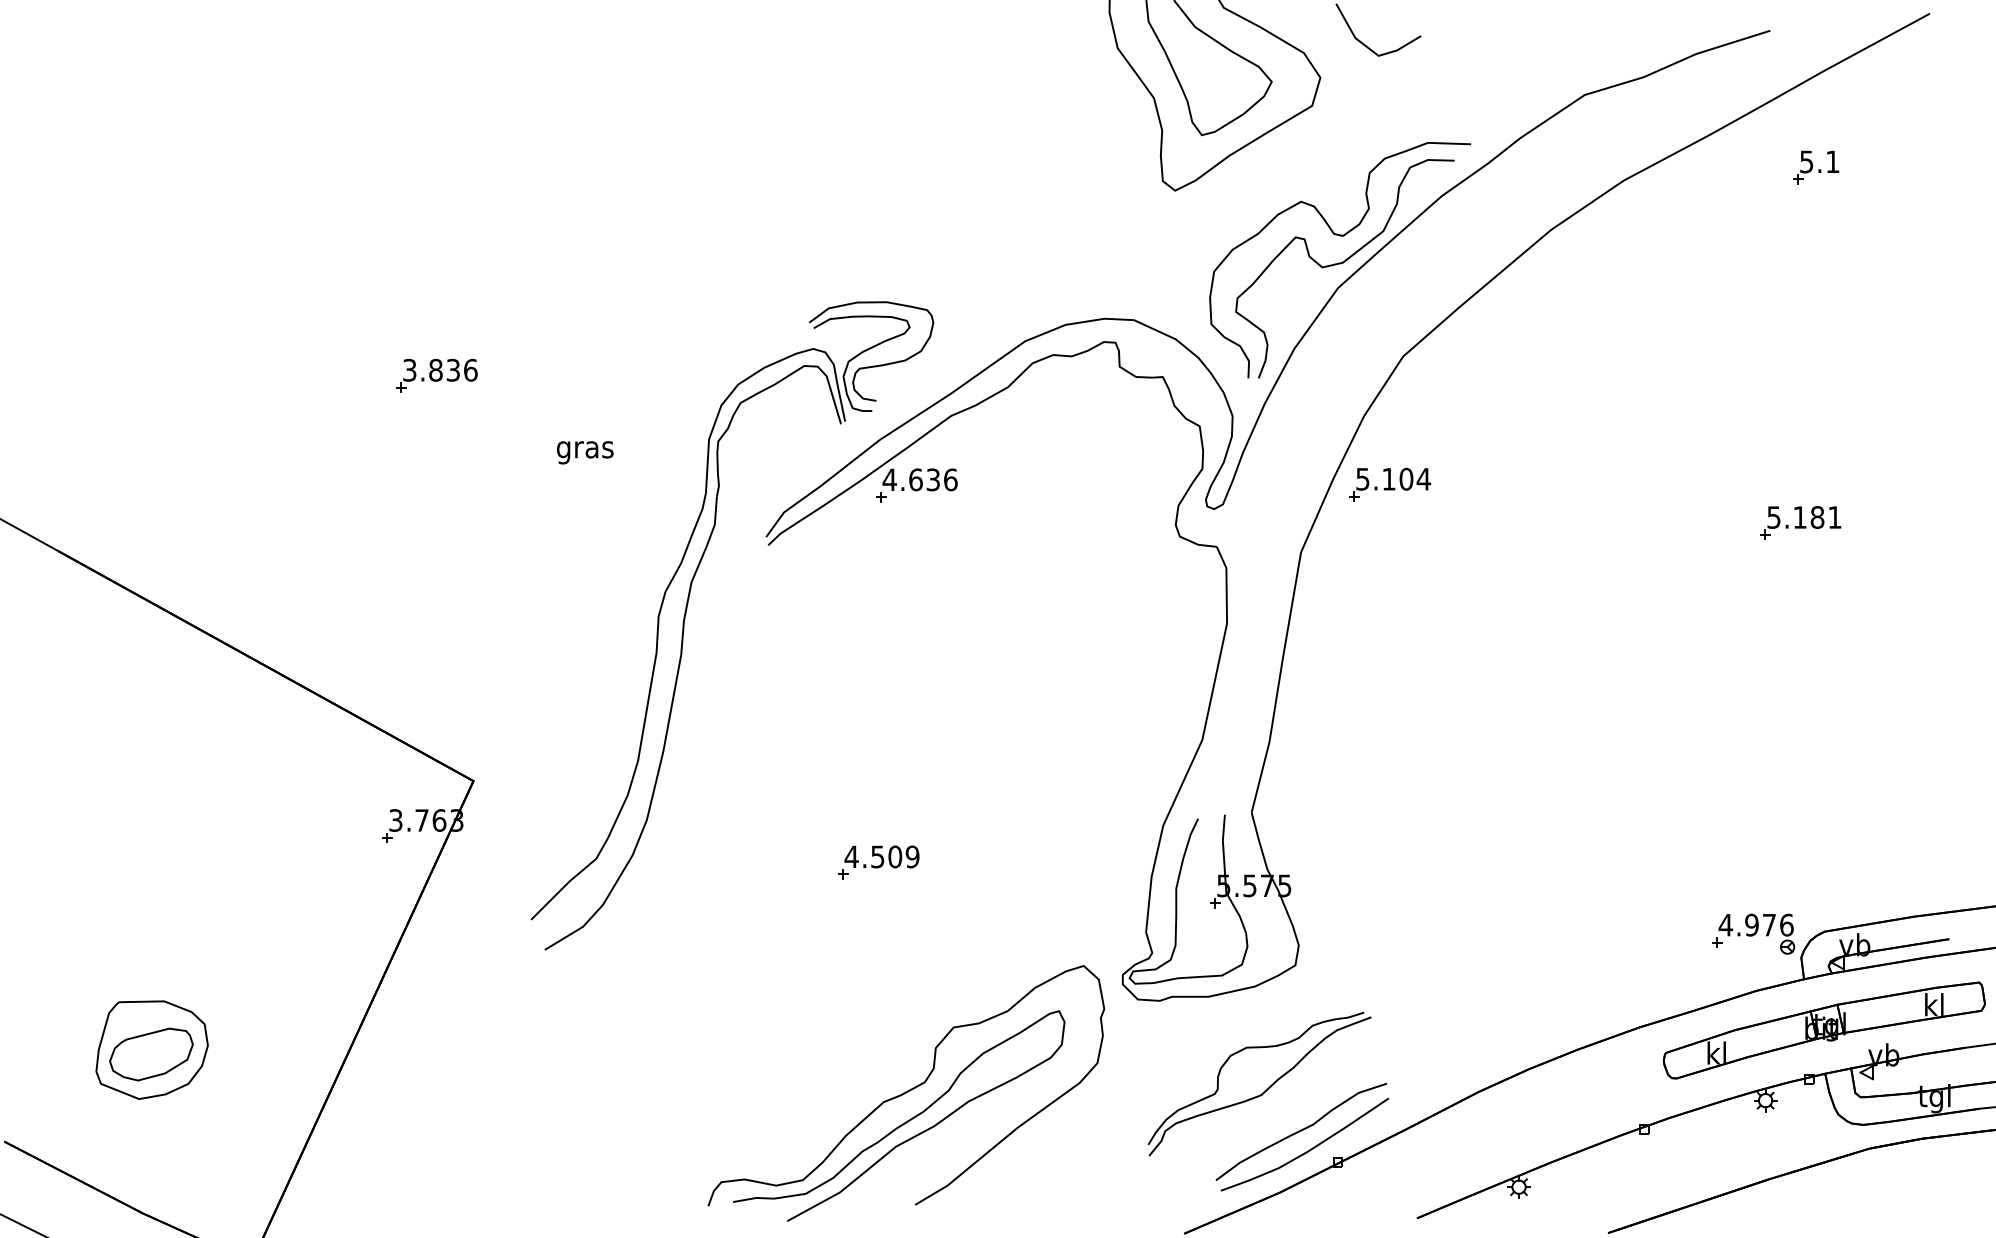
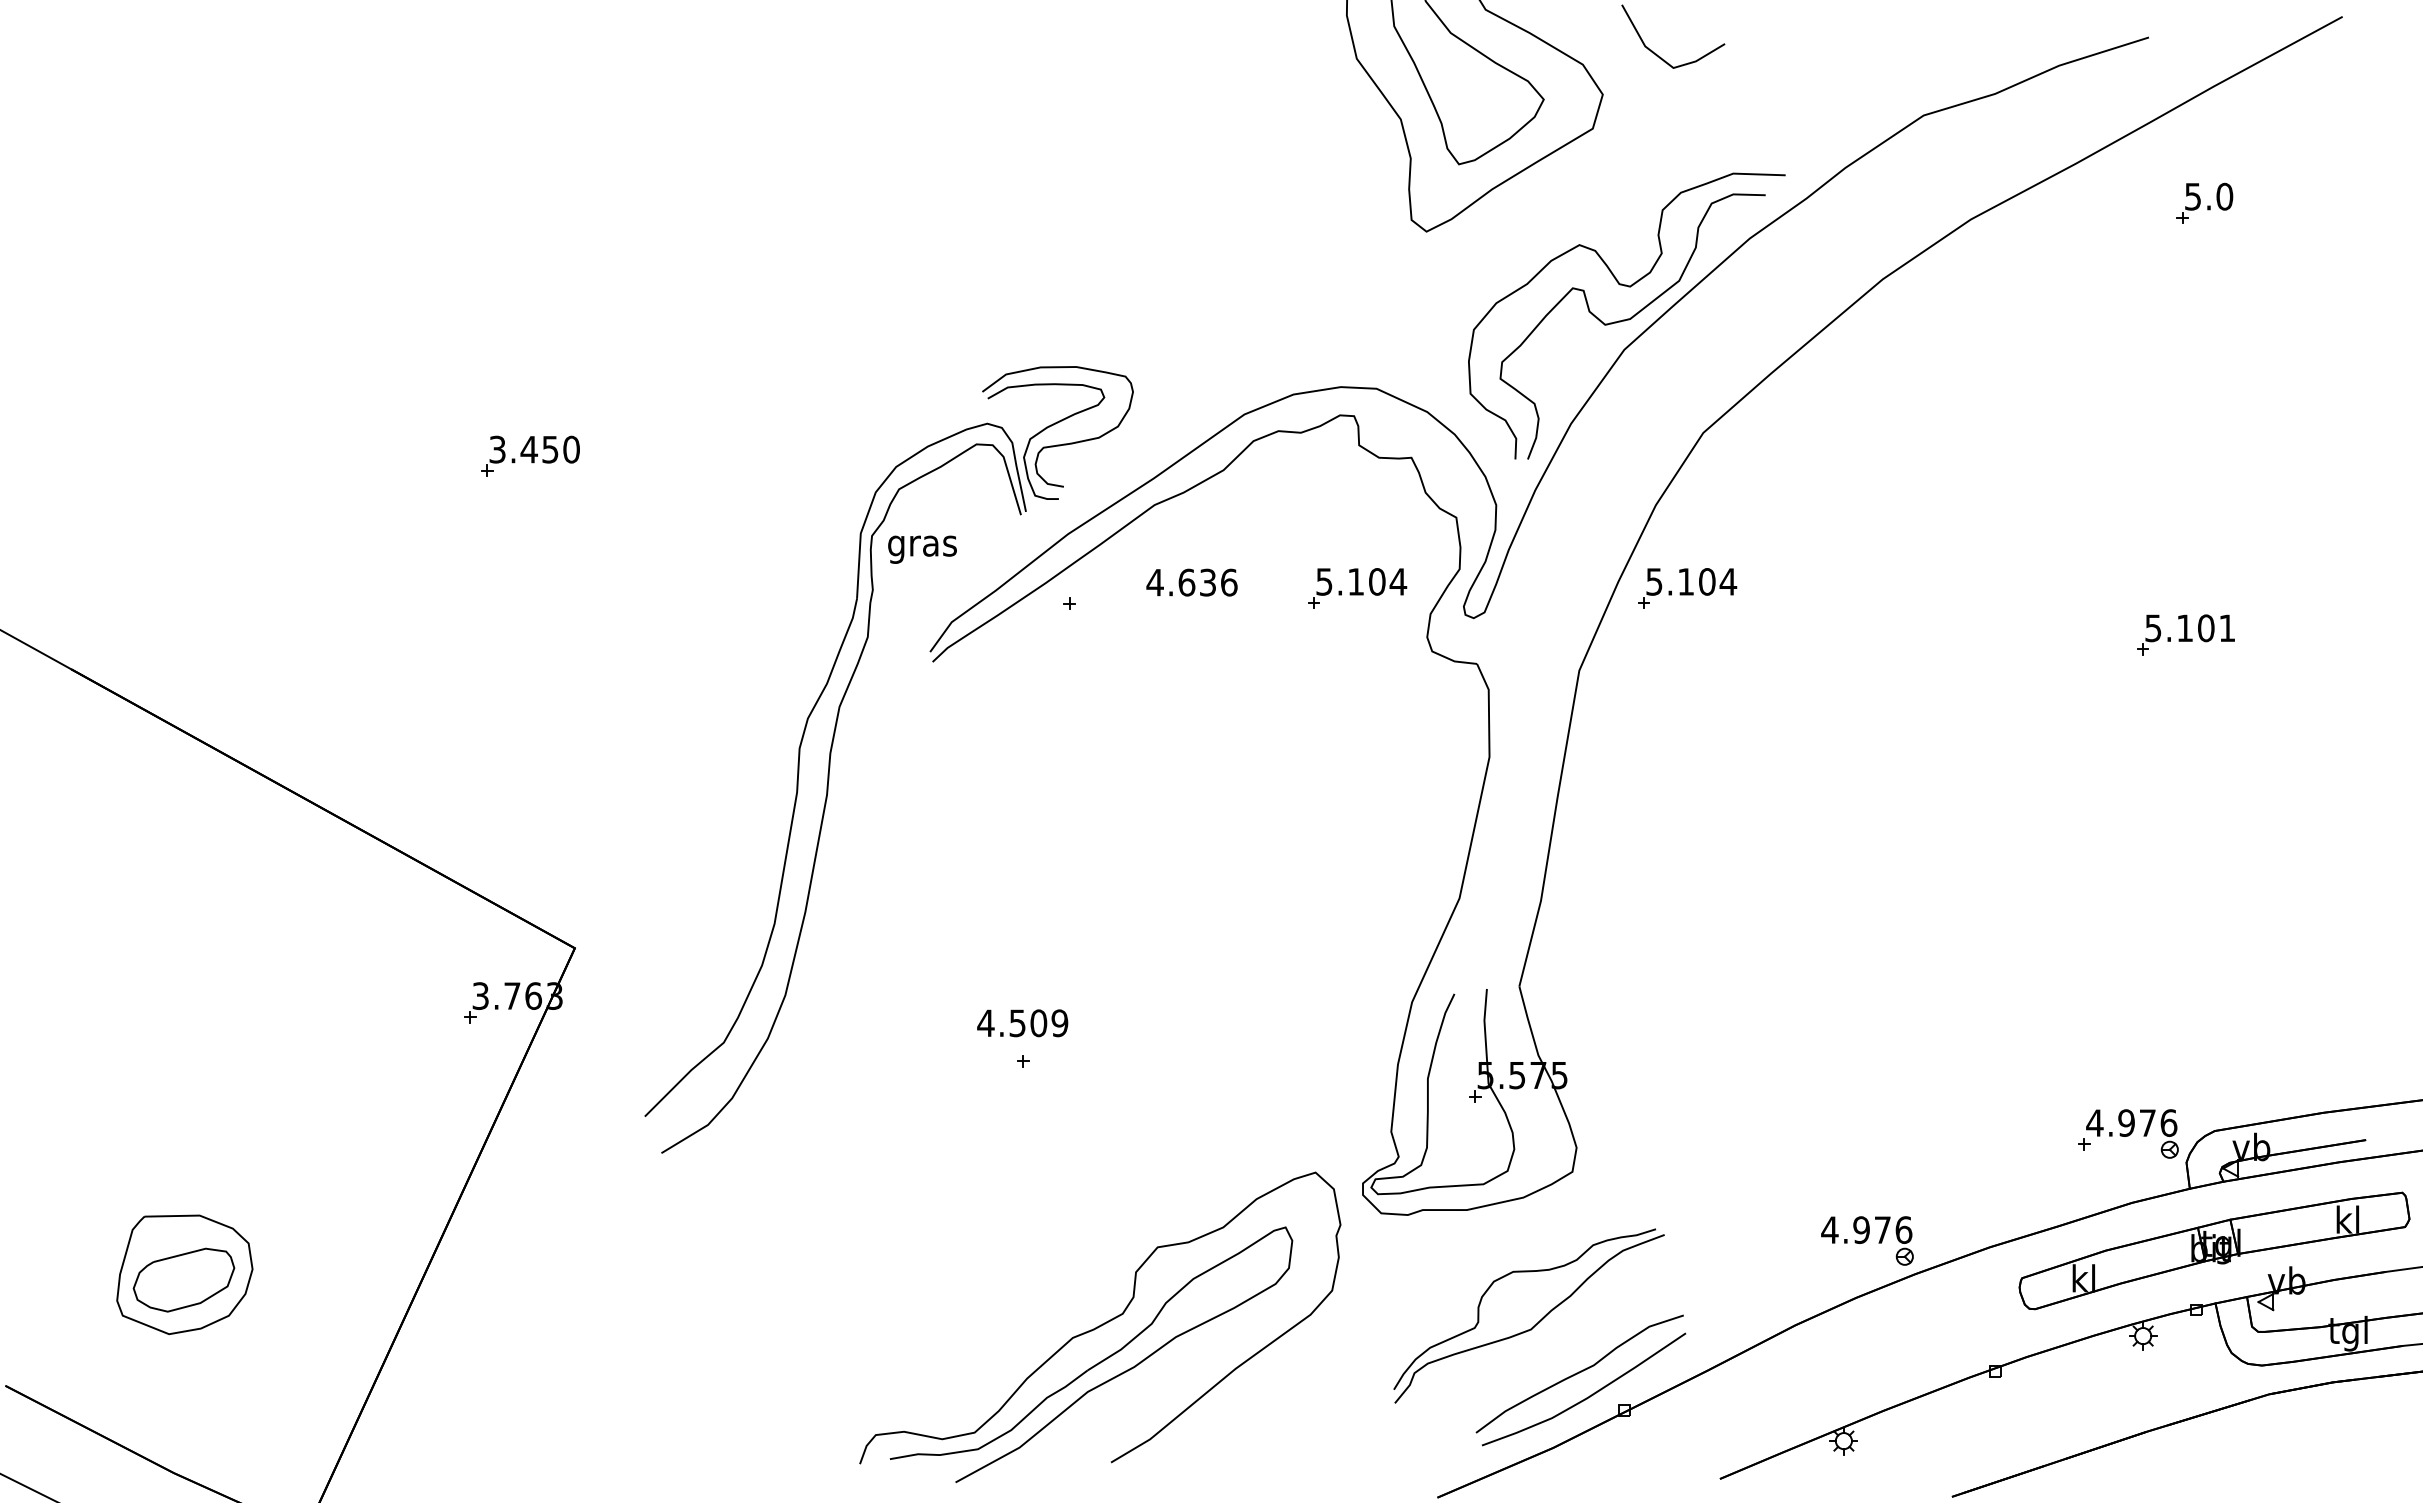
text: (1832, 161) -> (2224, 196), 5.1 -> 5.0
text: (453, 370) -> (550, 449), 3.836 -> 3.450
text: (585, 452) -> (922, 549), moved
text: (919, 479) -> (1191, 582), moved
part: (1118, 484) -> (1357, 588), added
text: (1817, 516) -> (2206, 627), 5.181 -> 5.101
text: (881, 857) -> (1022, 1023), moved
part: (1538, 1021) -> (1867, 1240), added

